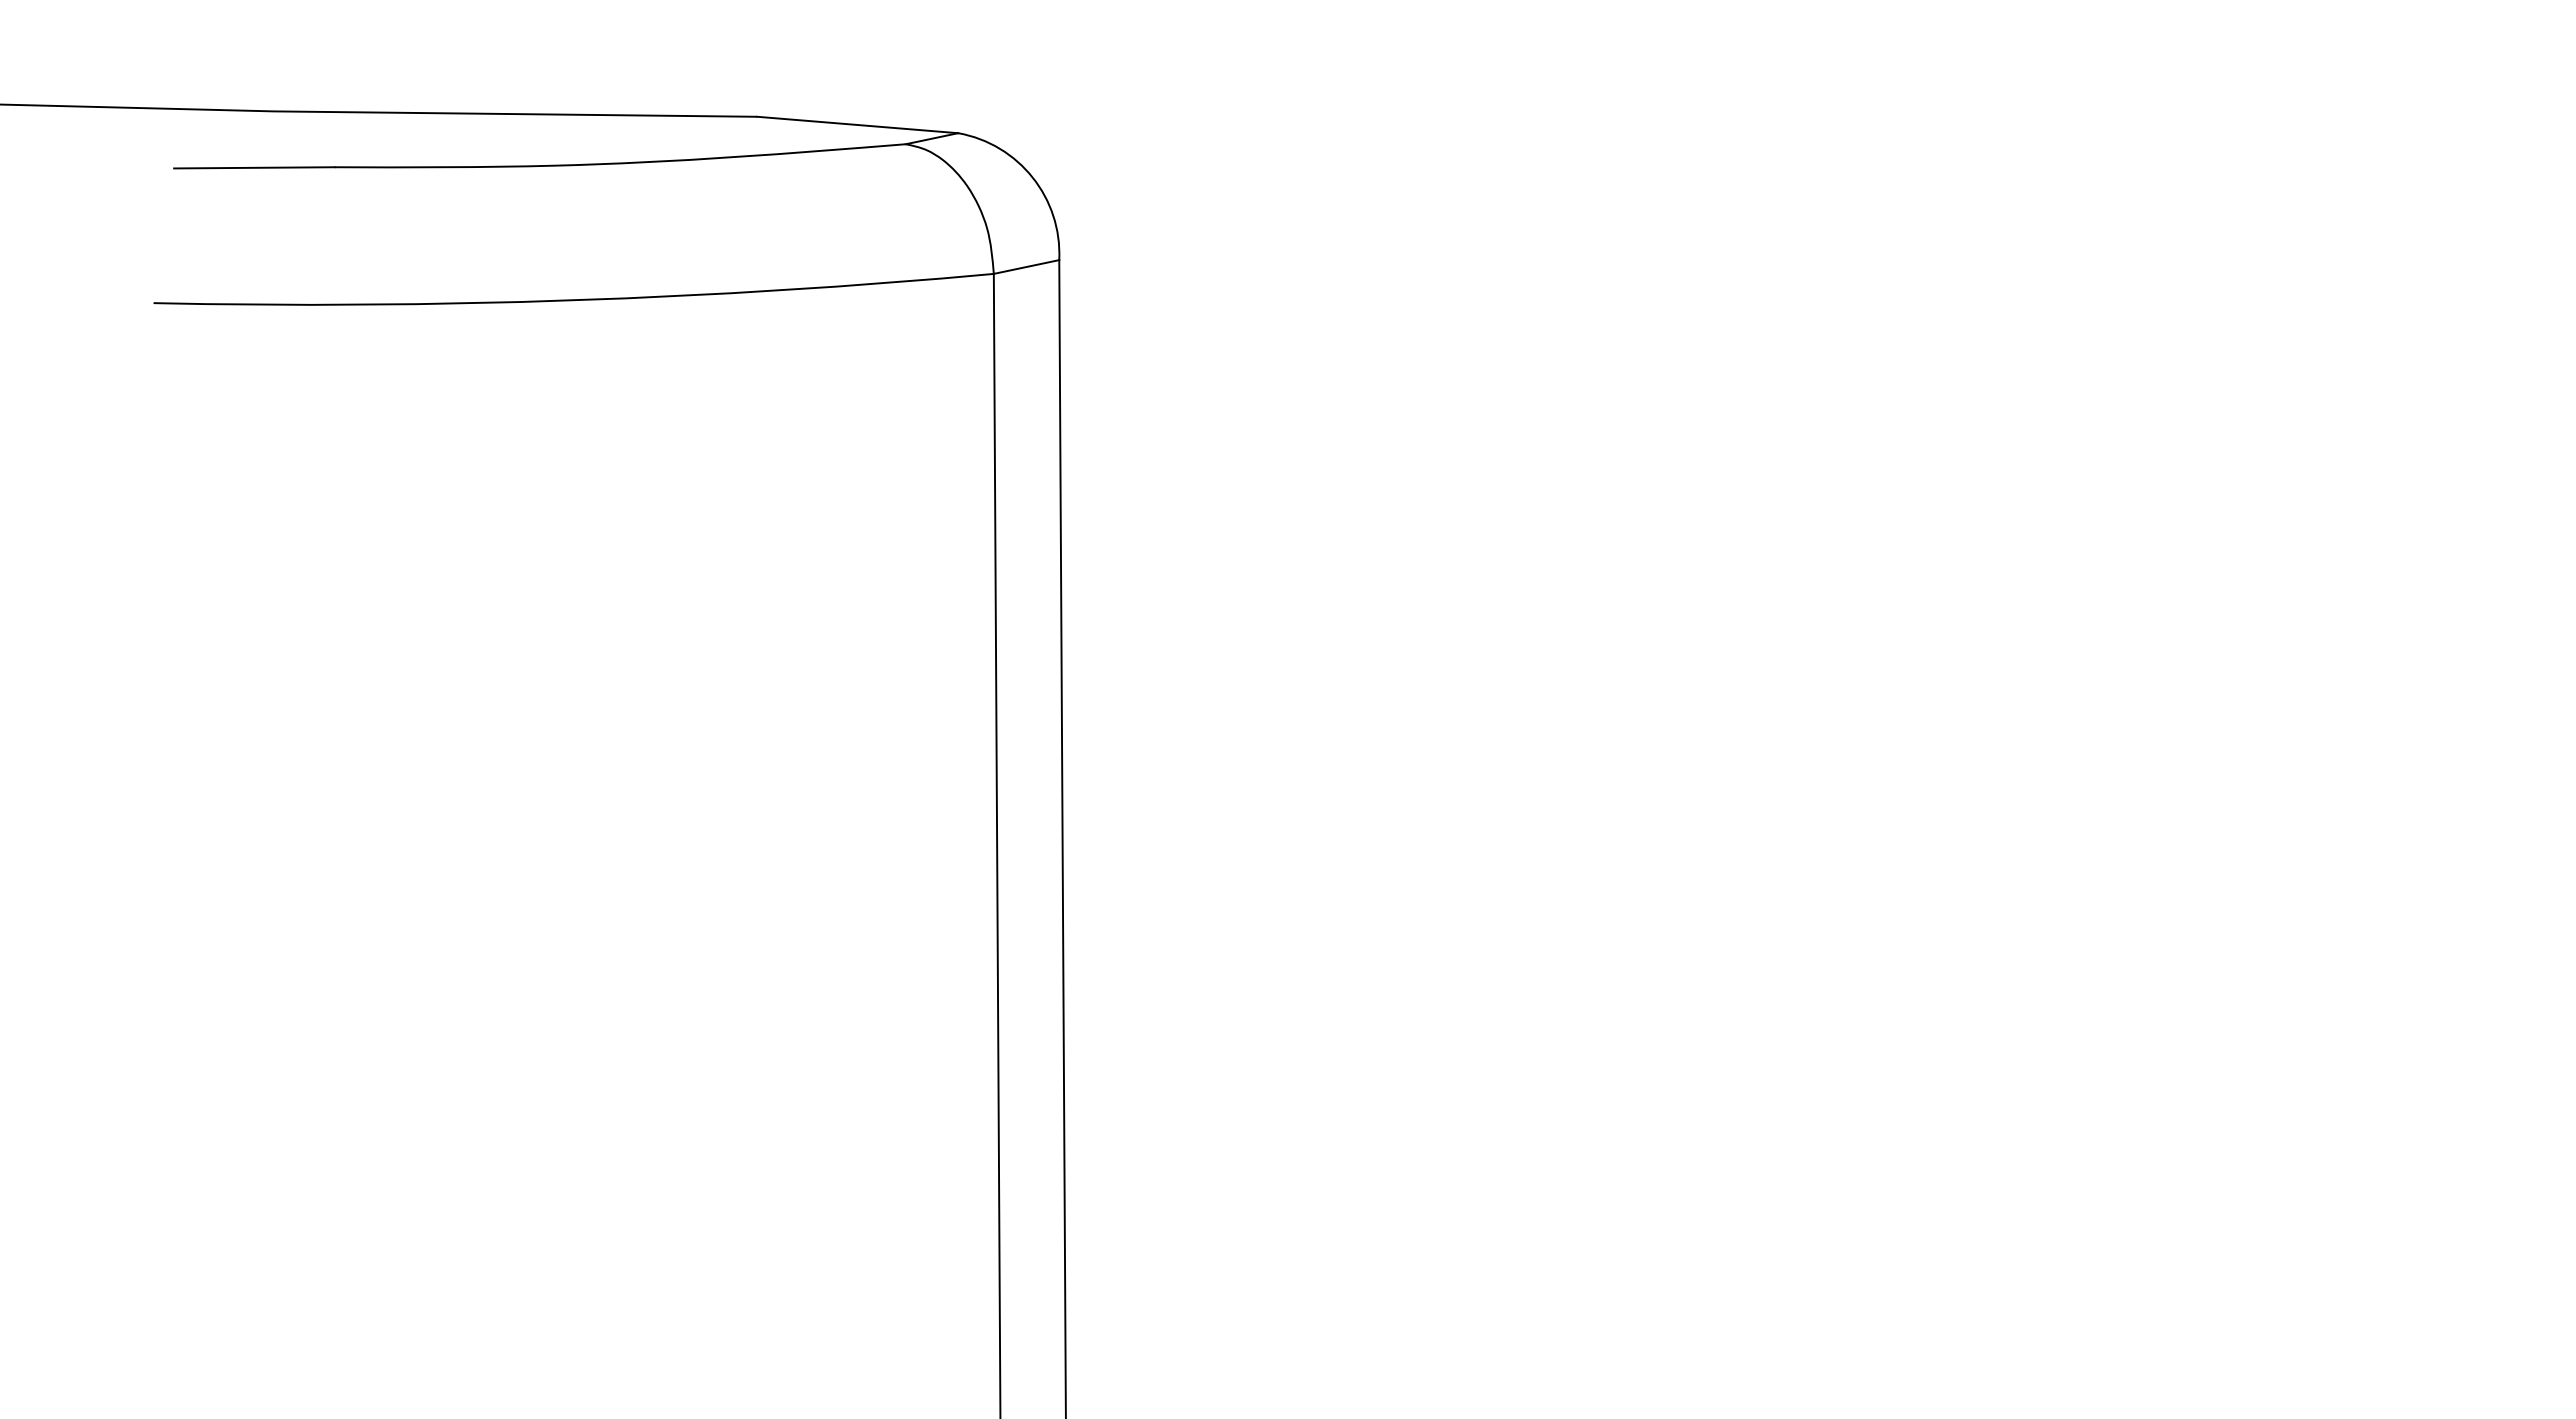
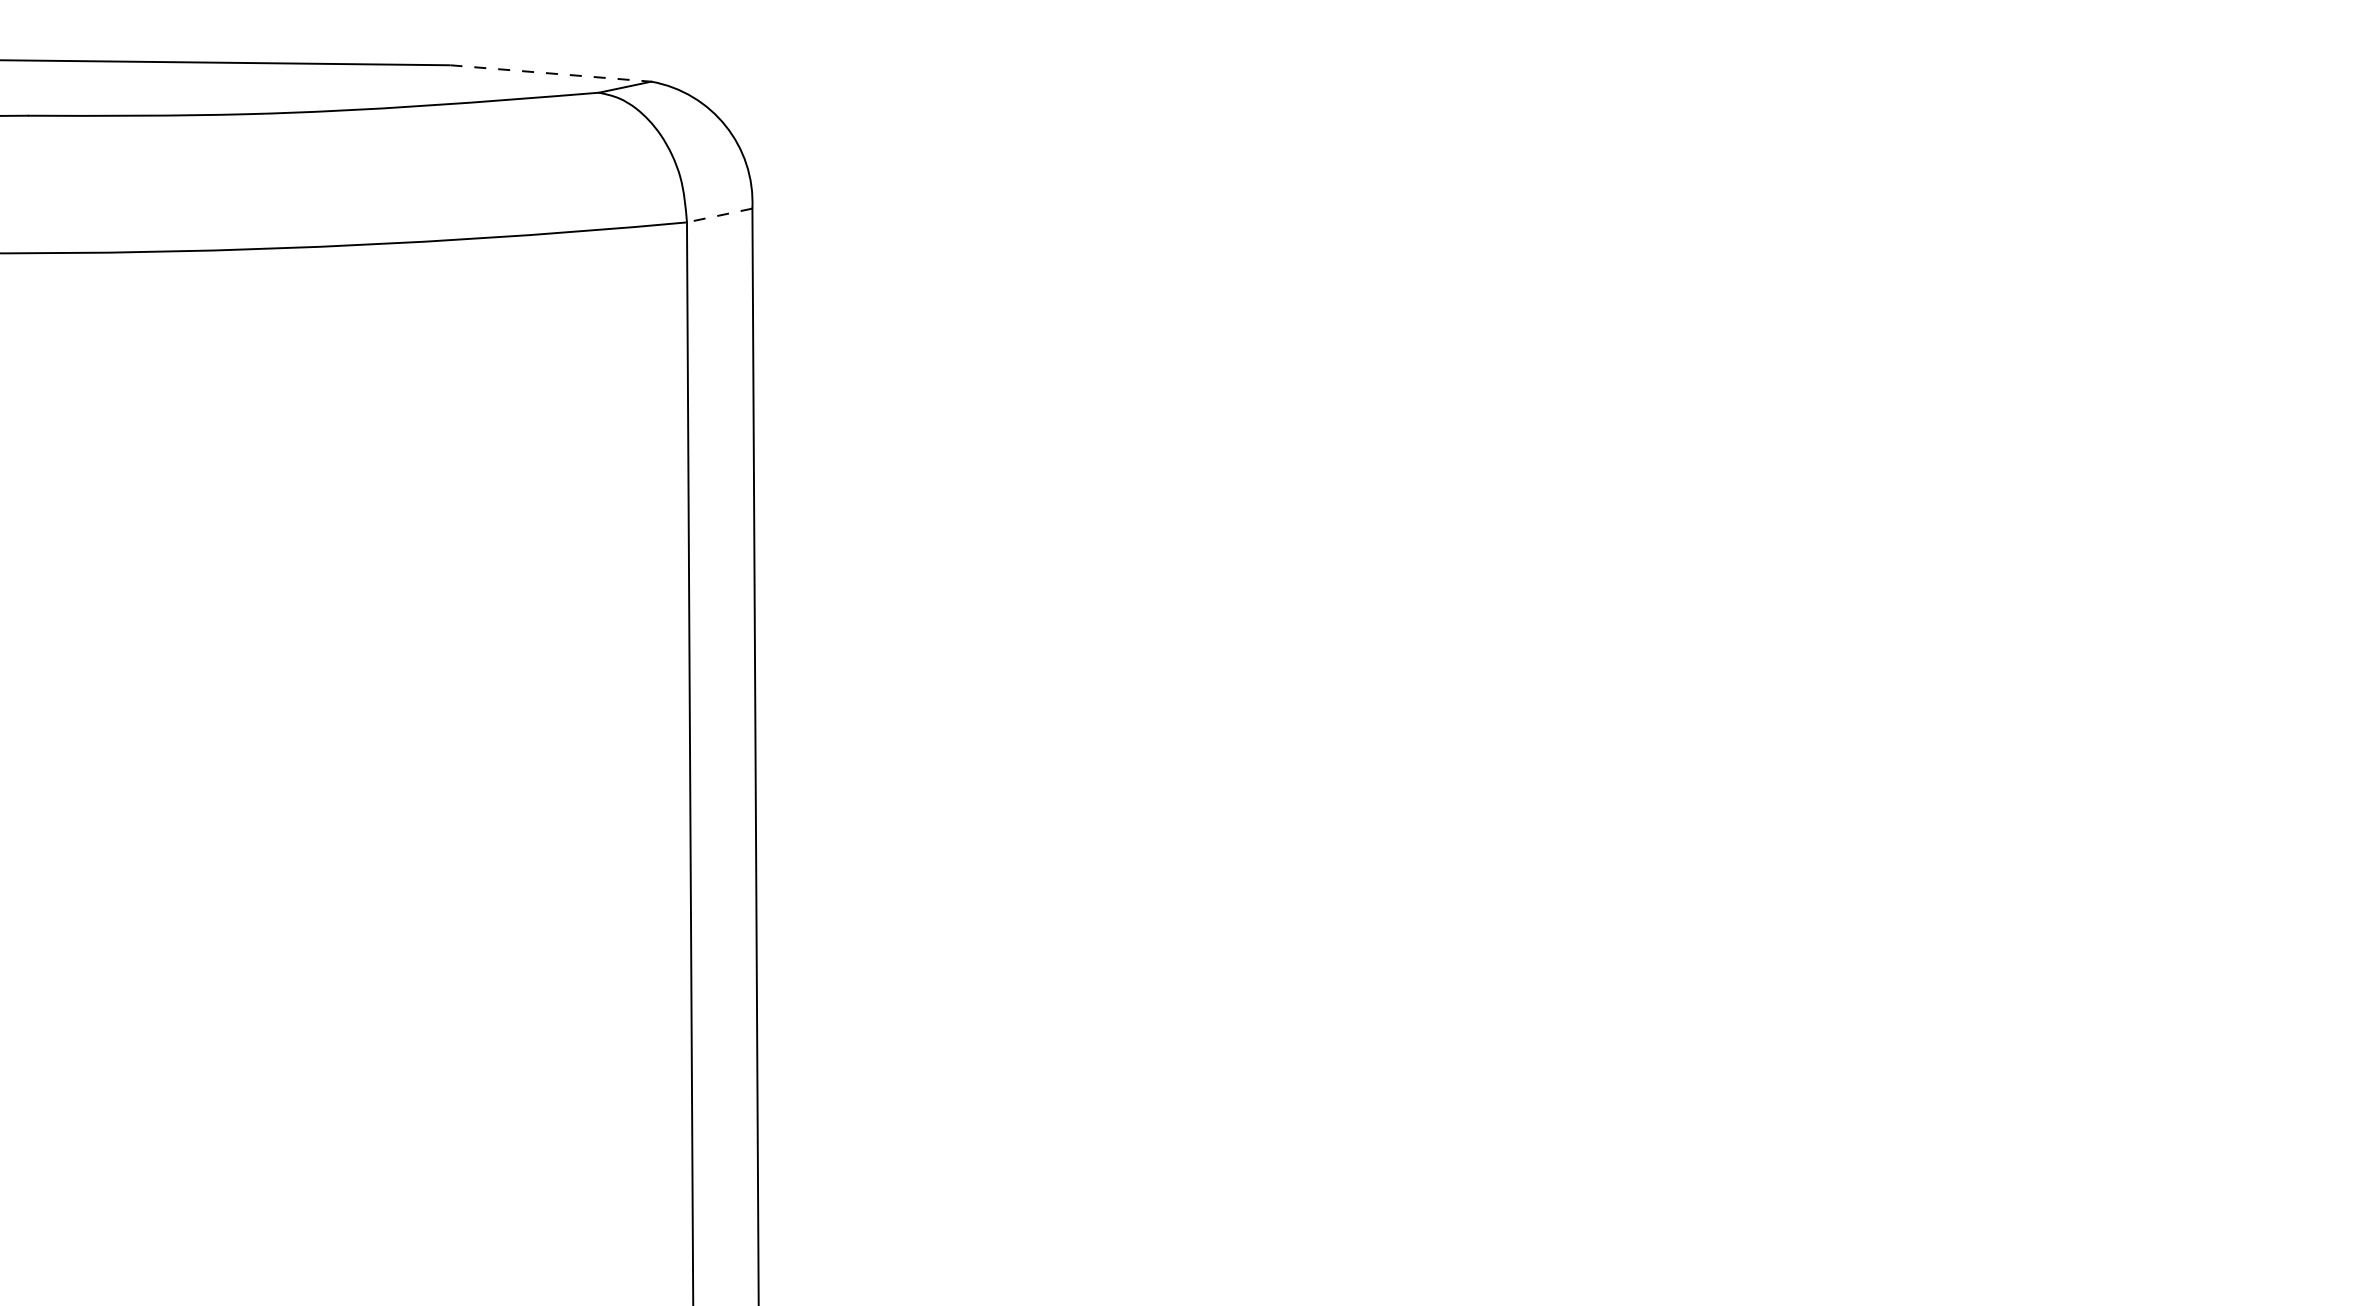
line: (857, 125) -> (550, 73), solid -> dashed
line: (1026, 267) -> (719, 215), solid -> dashed

